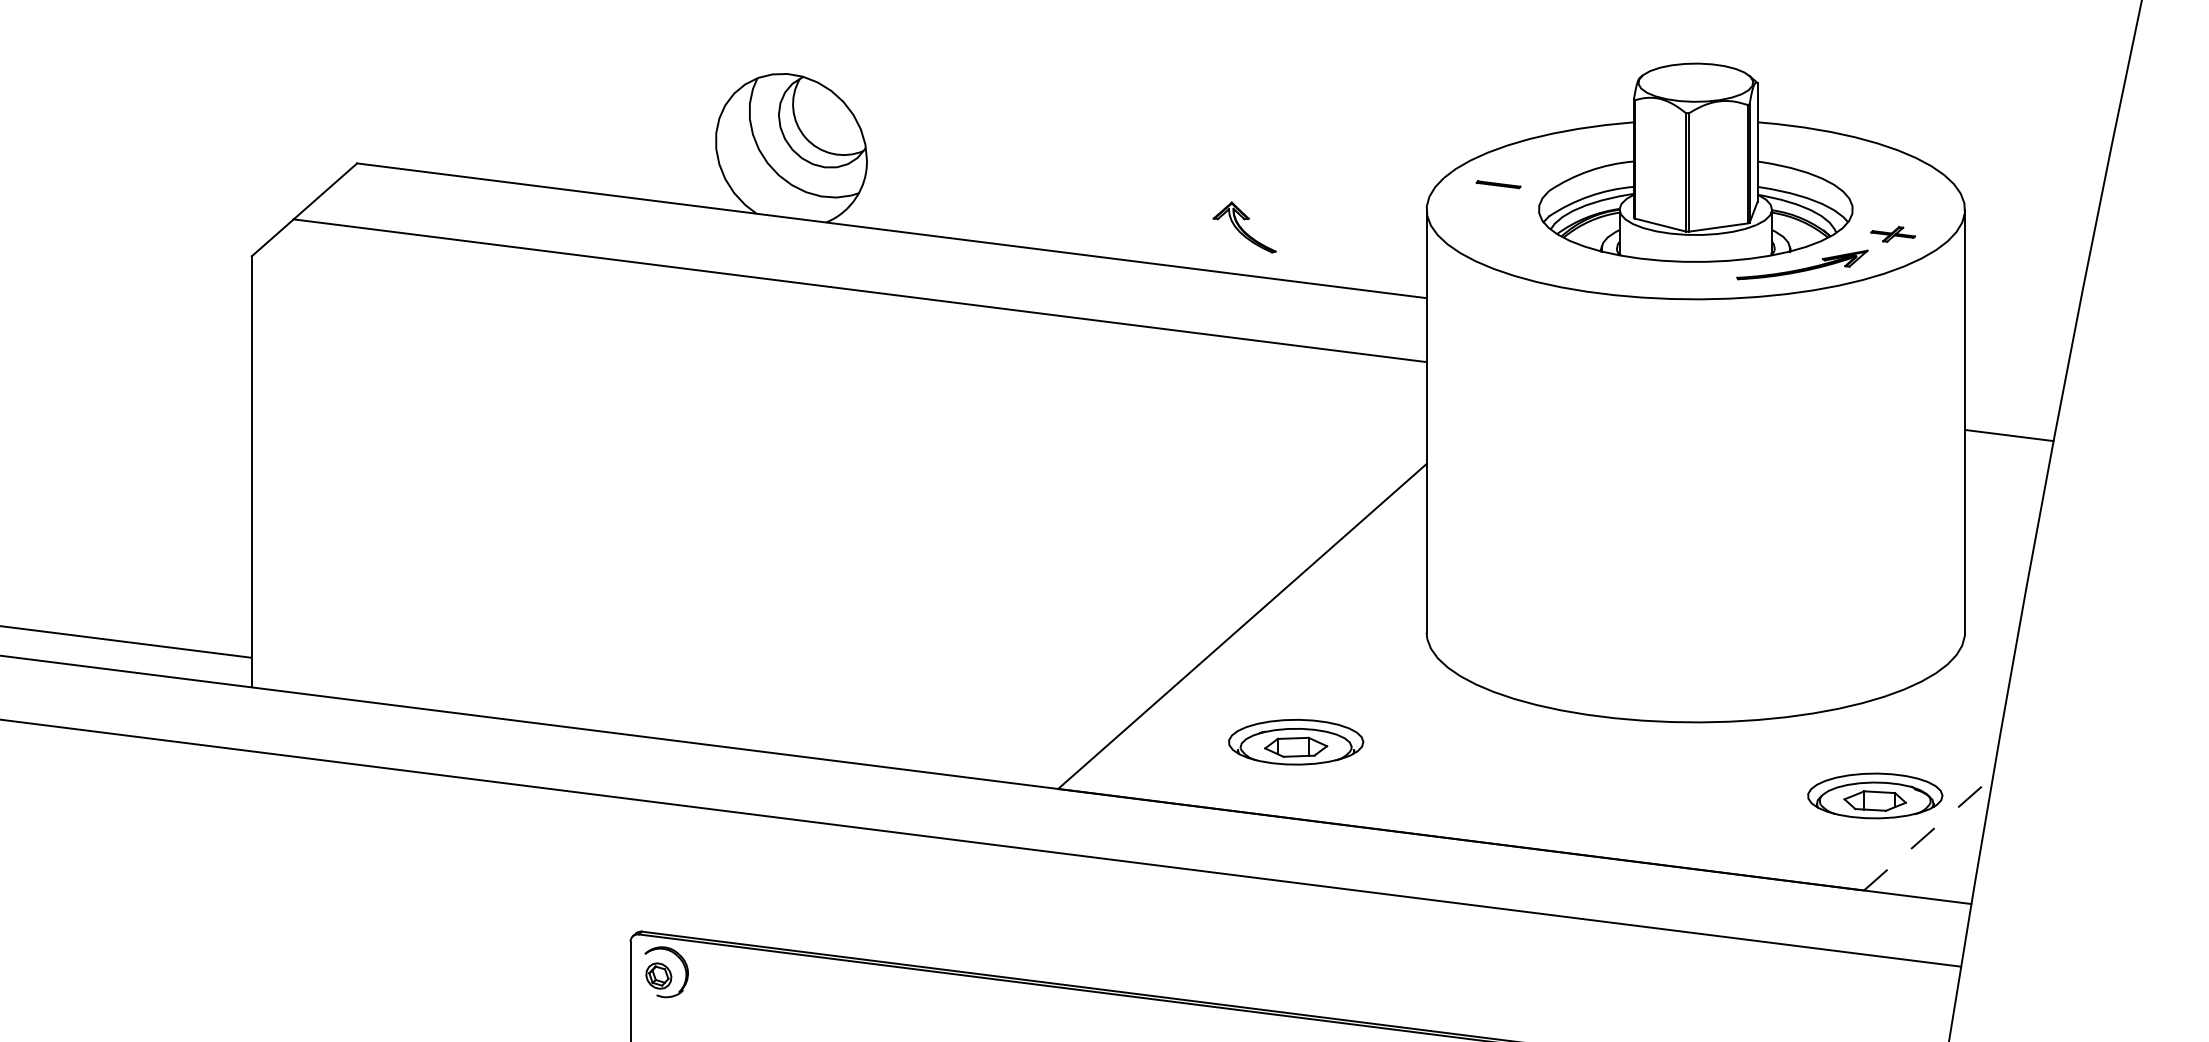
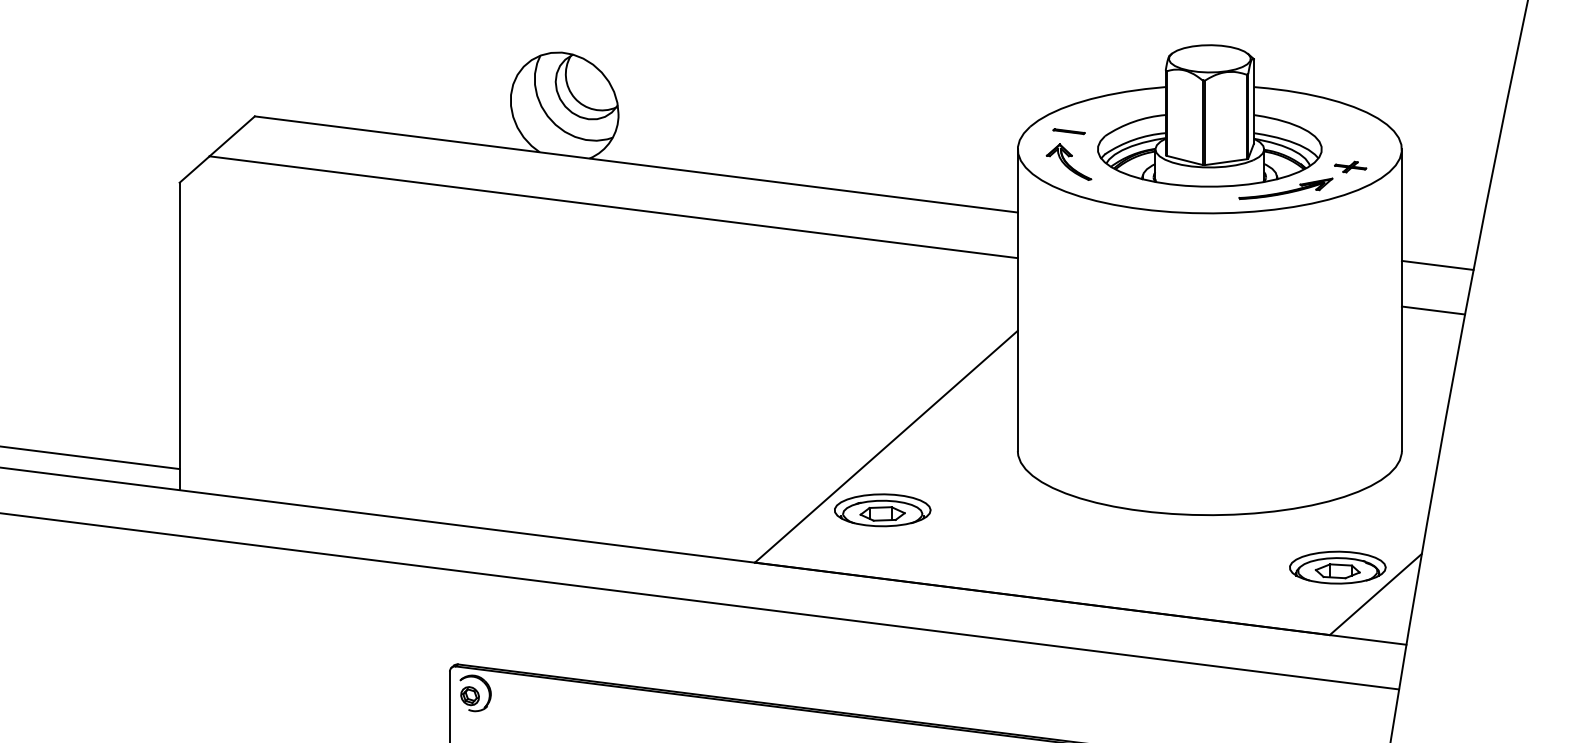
part: (1243, 226) -> (1068, 161), moved
line: (2014, 371) -> (1437, 264), added
part: (1295, 742) -> (882, 510), moved
line: (1929, 833) -> (1376, 594), dashed -> solid

